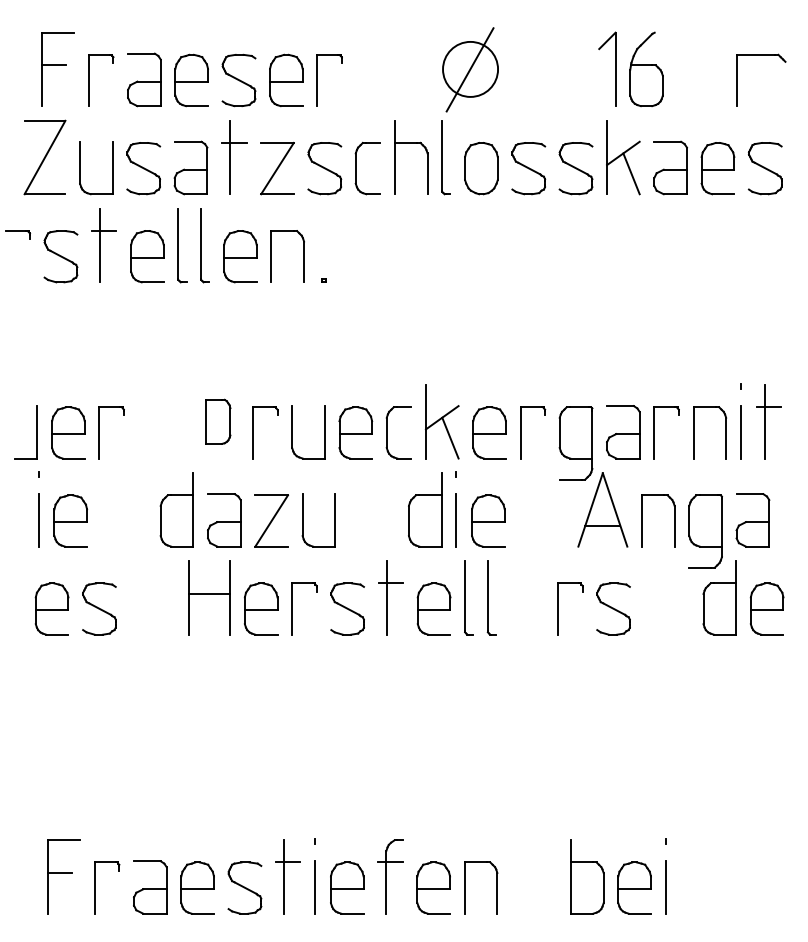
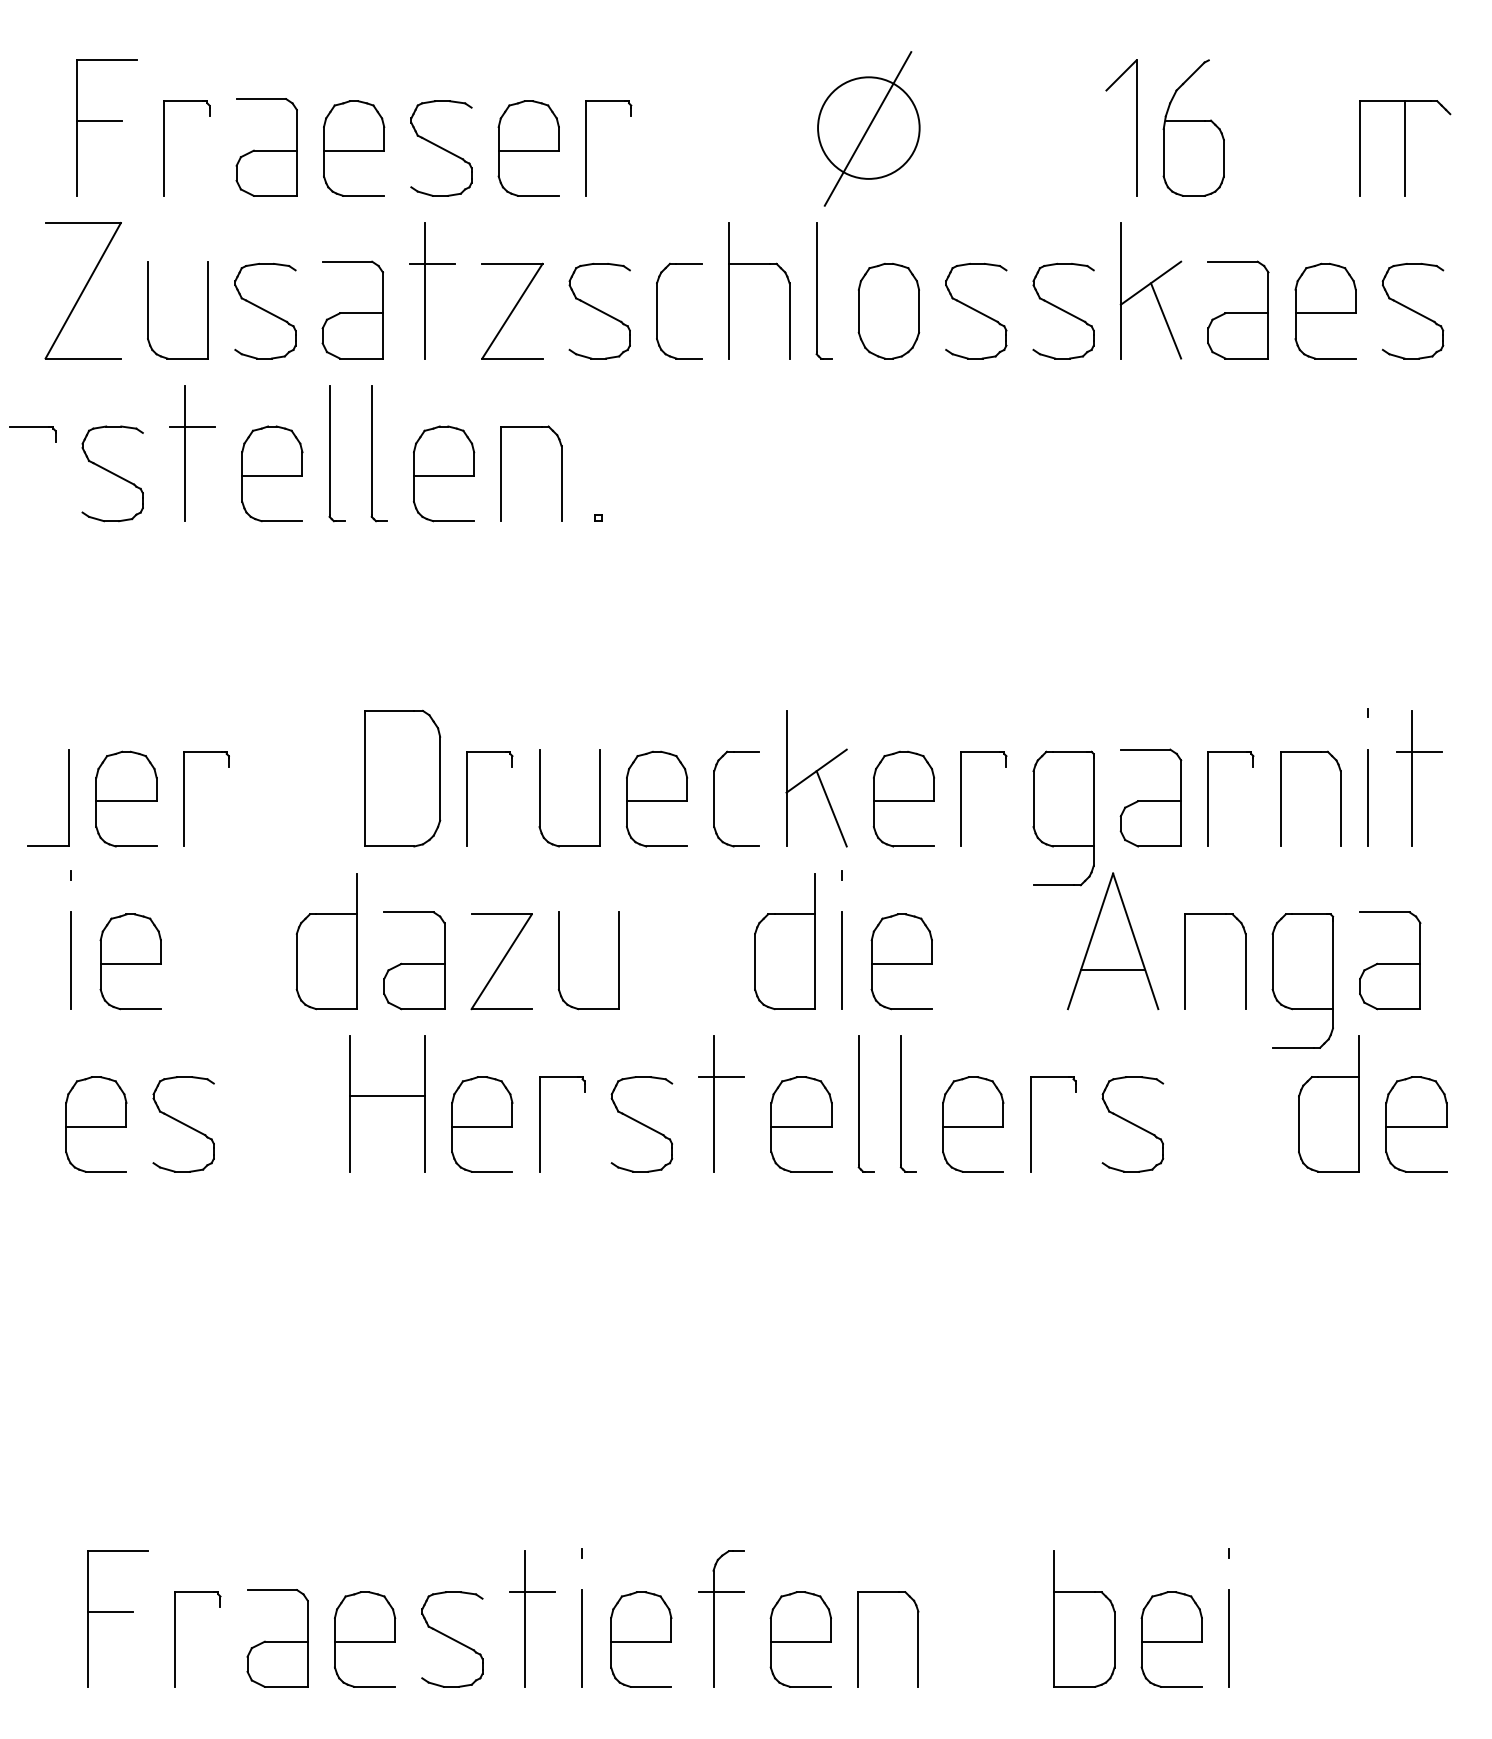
line: (760, 80) -> (1404, 148), added
part: (218, 421) -> (403, 778), size x1.67
part: (526, 608) -> (972, 1123), added

